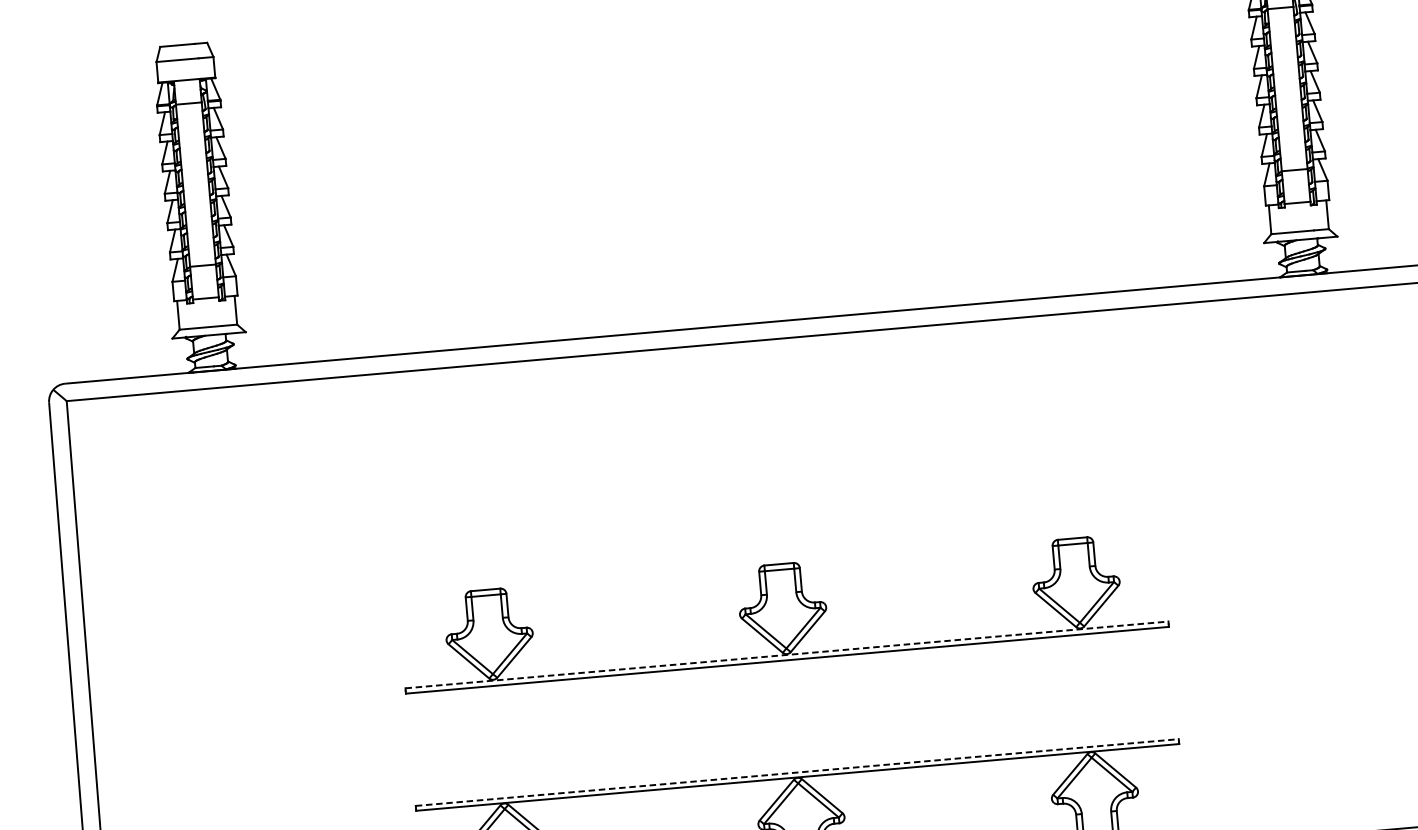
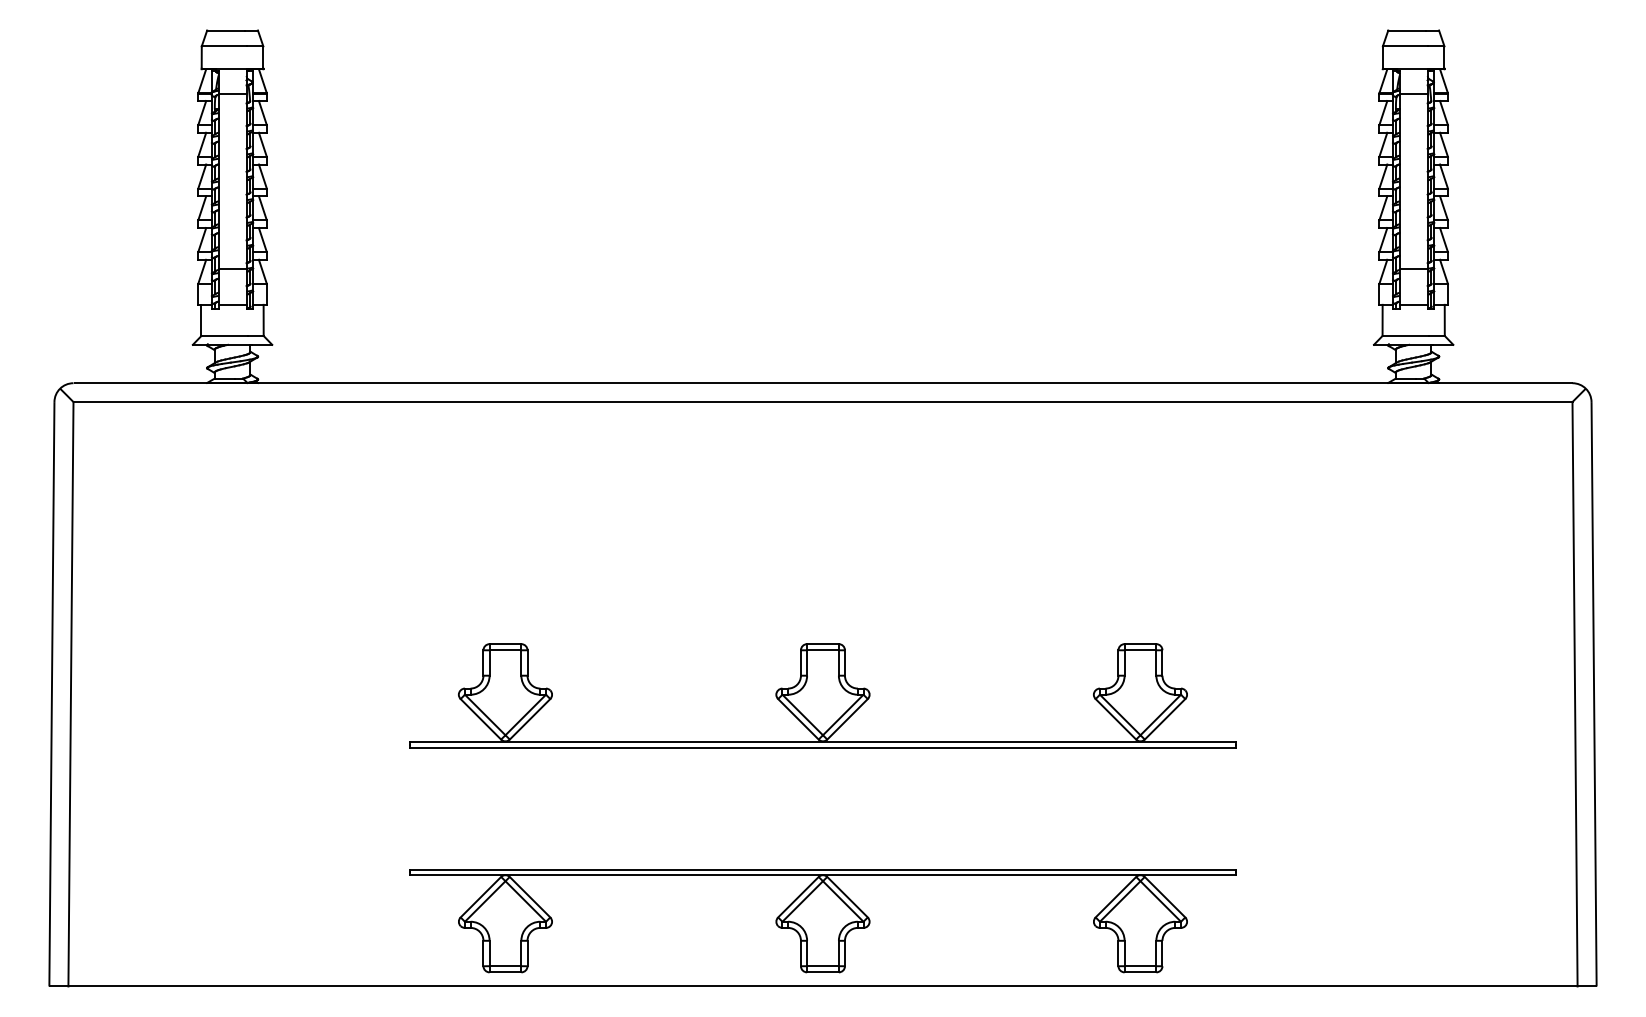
line: (787, 655) -> (823, 742), dashed -> solid
line: (797, 772) -> (823, 869), dashed -> solid

